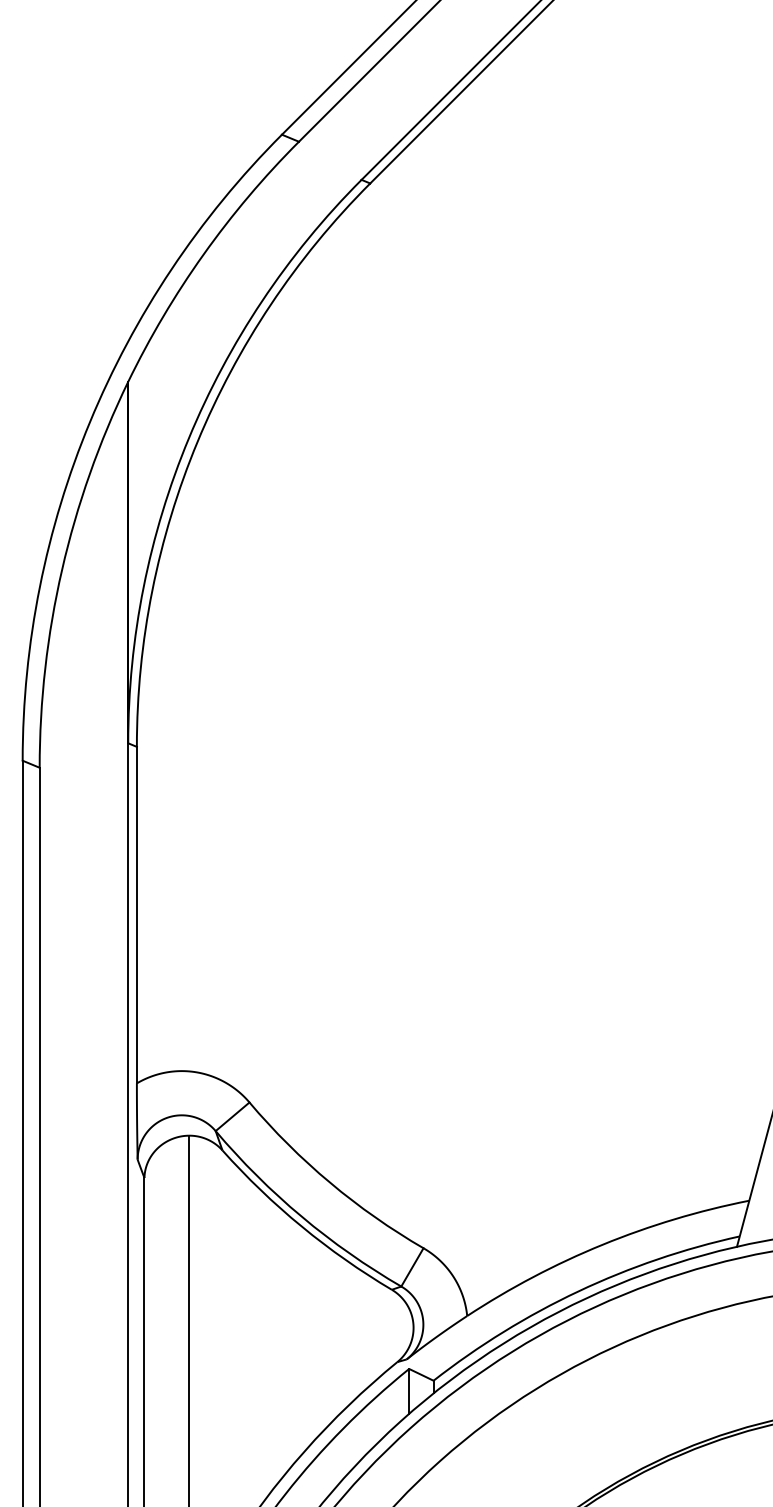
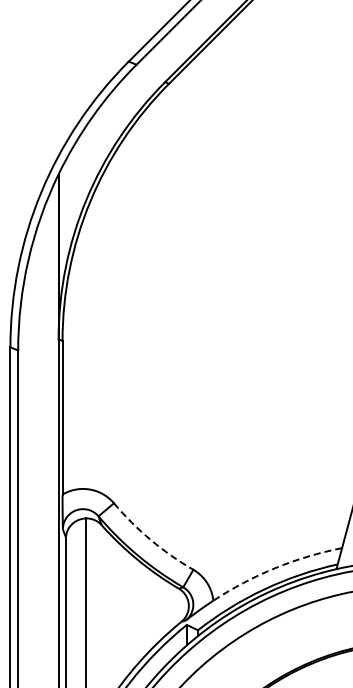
arc: (329, 1181) -> (150, 539), solid -> dashed
arc: (603, 1245) -> (275, 568), solid -> dashed

